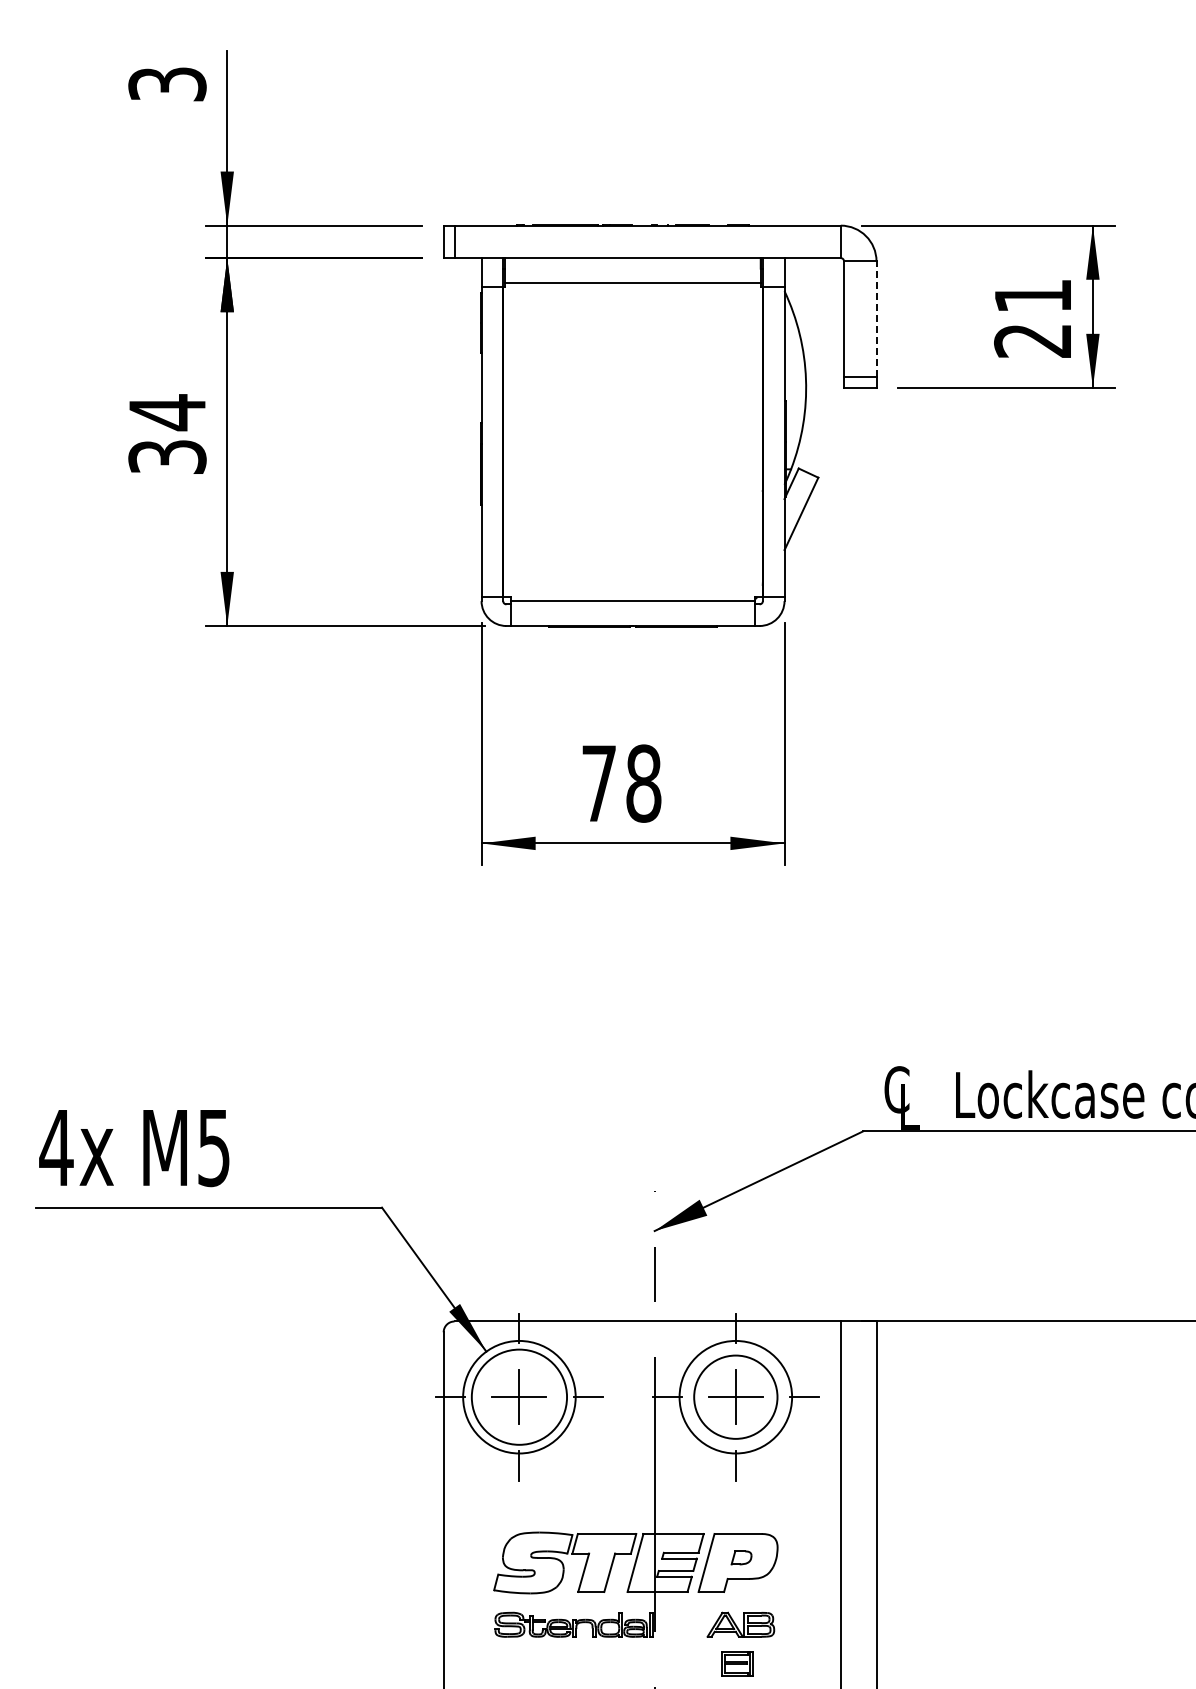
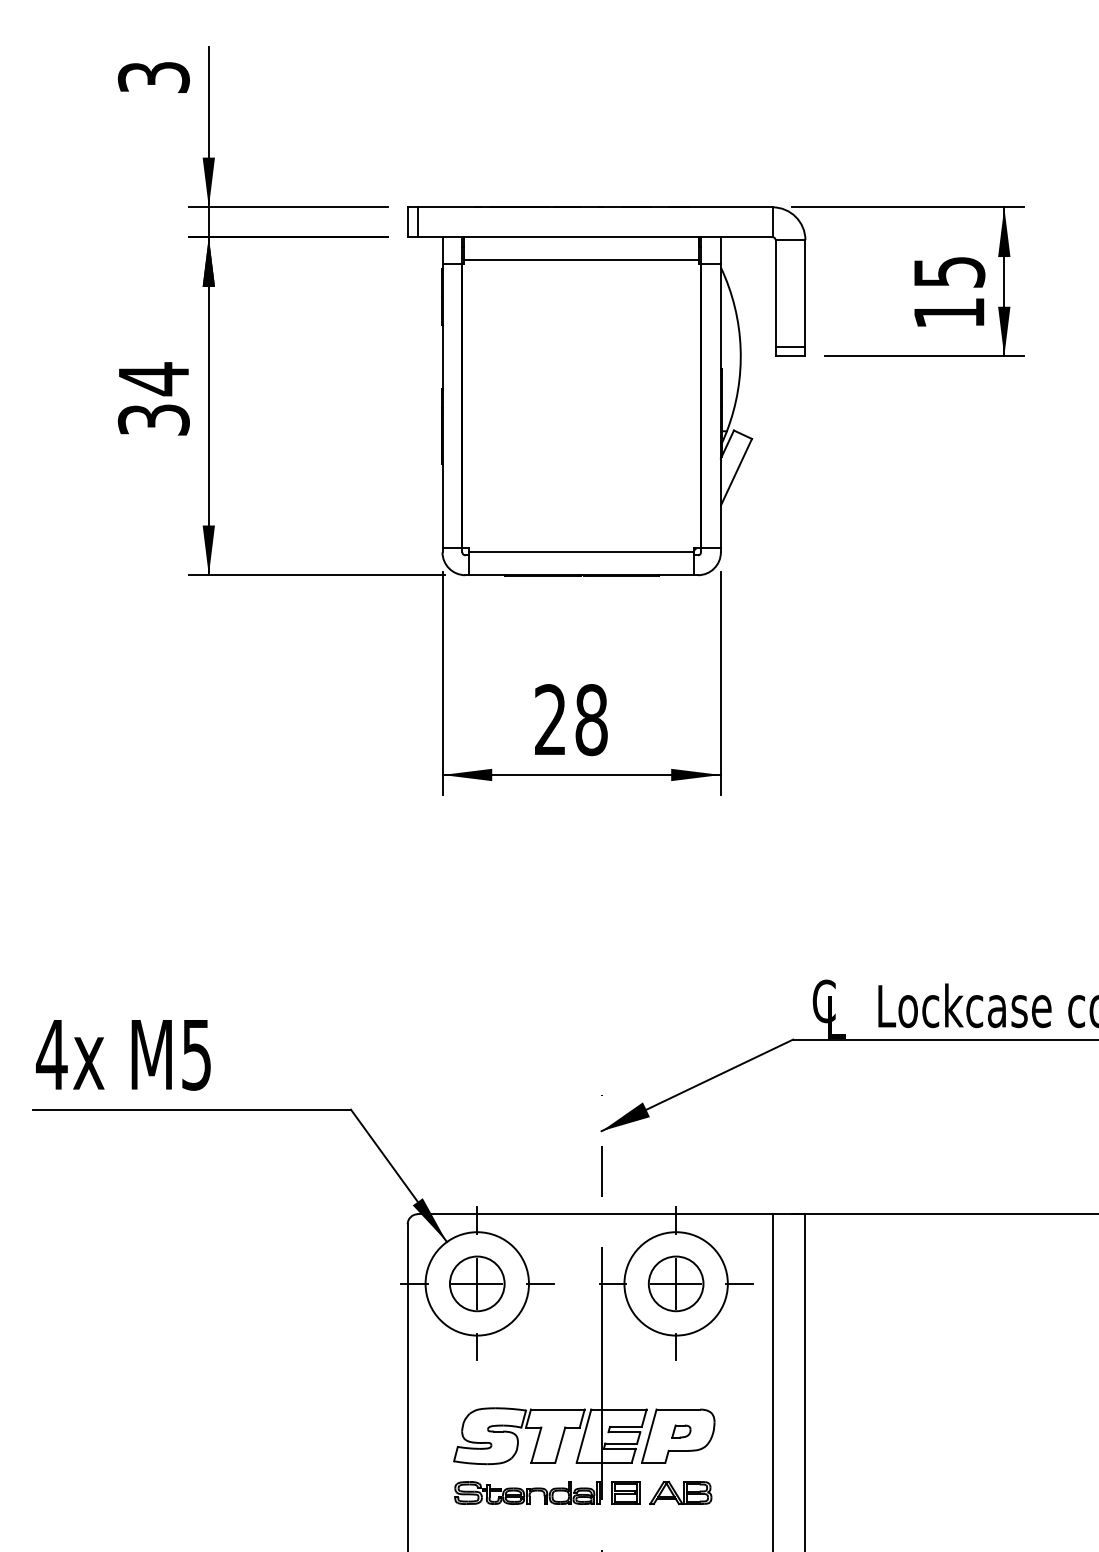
text: (1033, 318) -> (949, 292), 21 -> 15
line: (876, 319) -> (805, 293), dashed -> solid
text: (598, 782) -> (549, 719), 78 -> 28
circle: (519, 1396) -> (477, 1283), size x0.62
circle: (735, 1396) -> (675, 1283), size x0.71
part: (737, 1663) -> (626, 1492), moved

